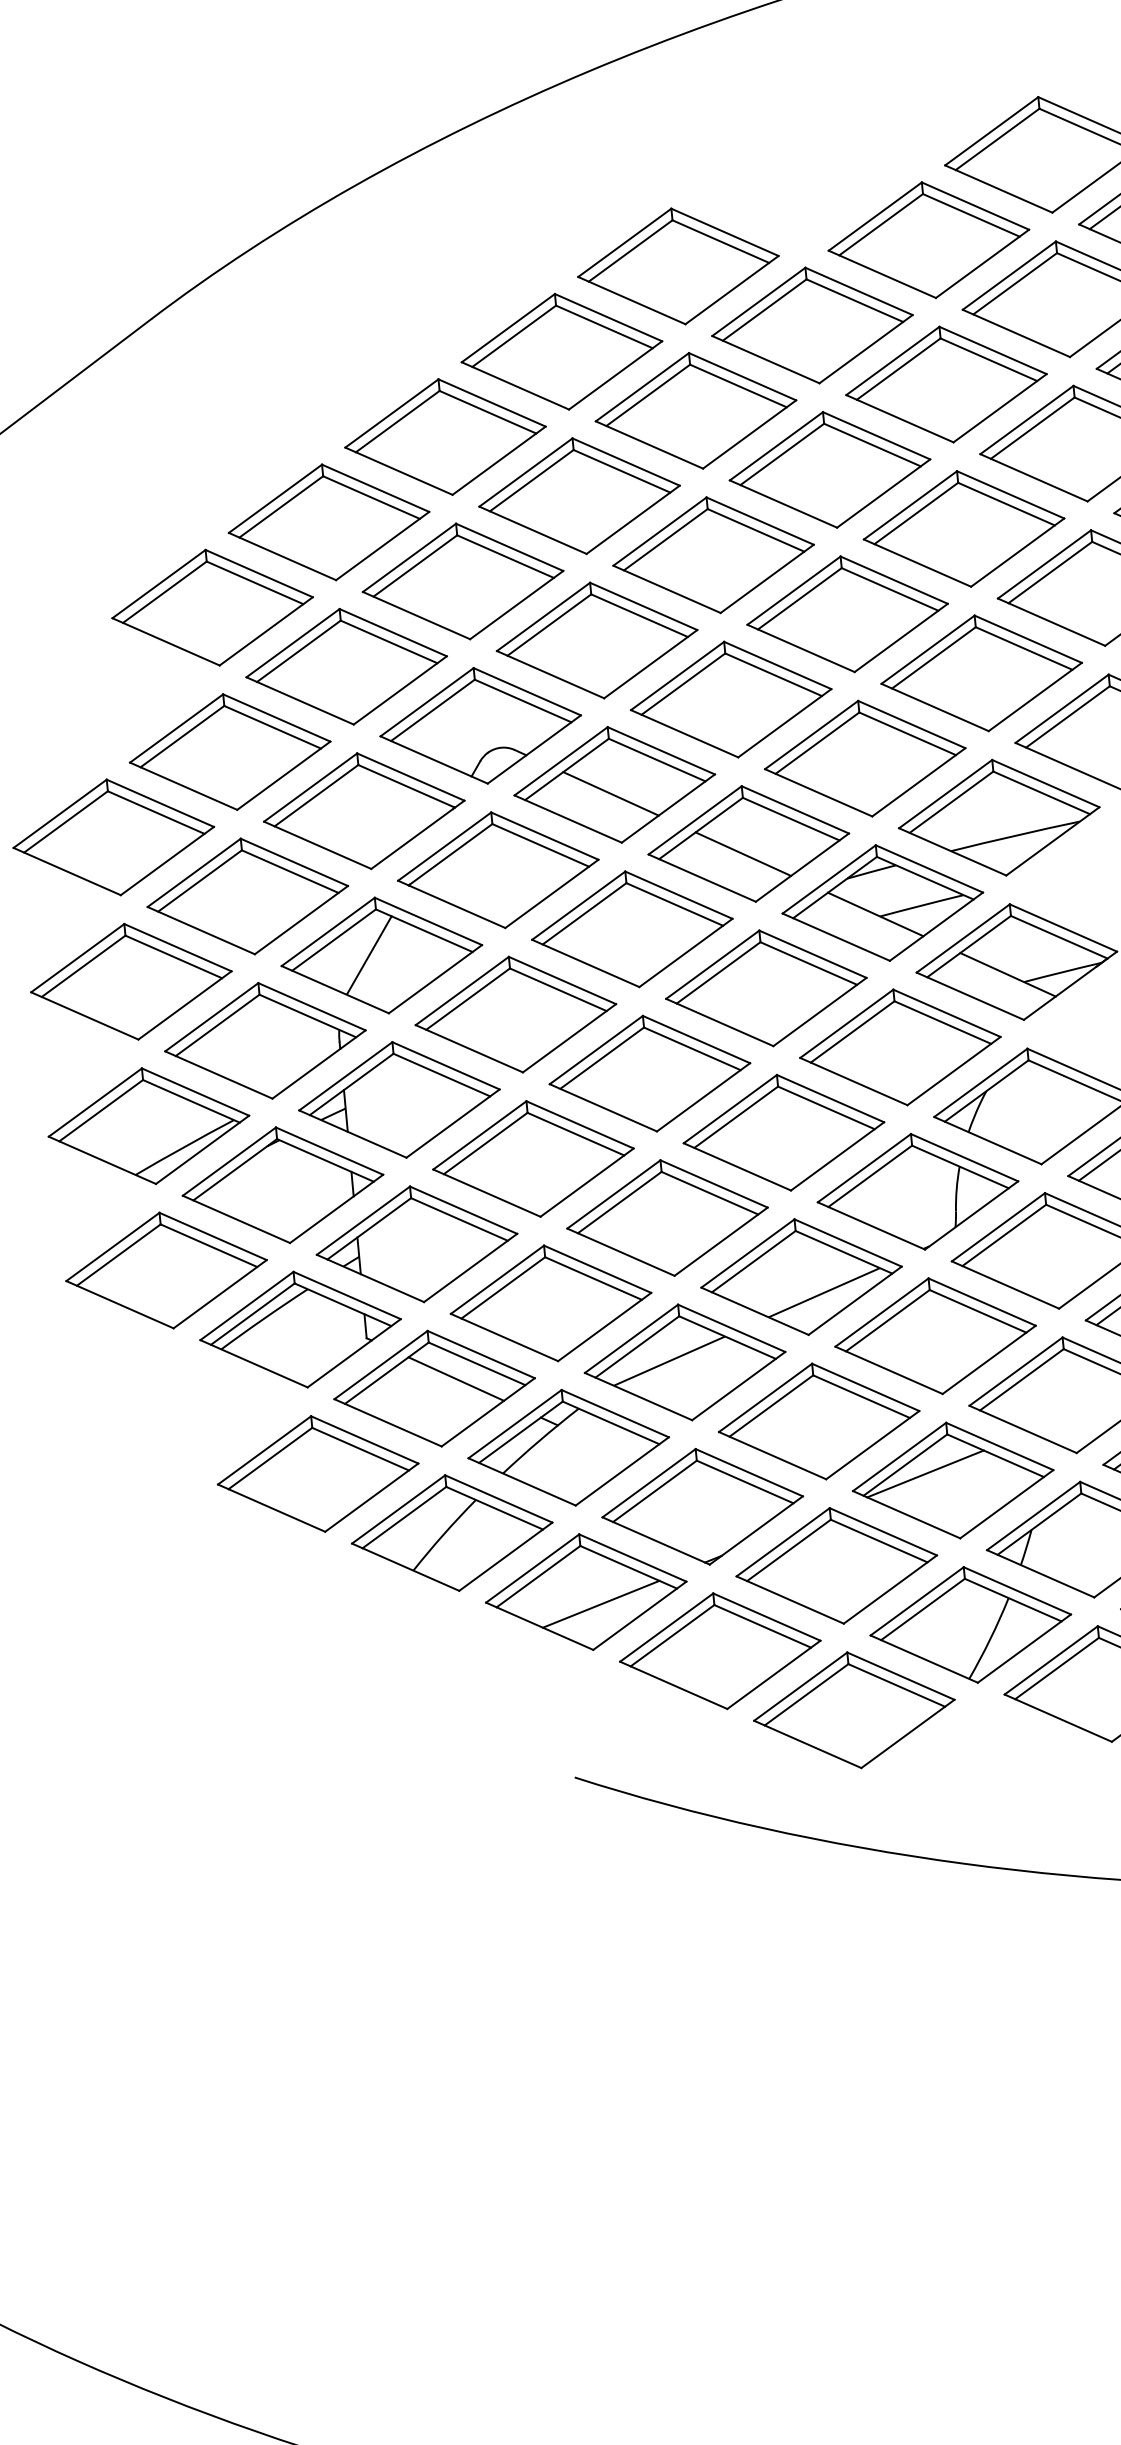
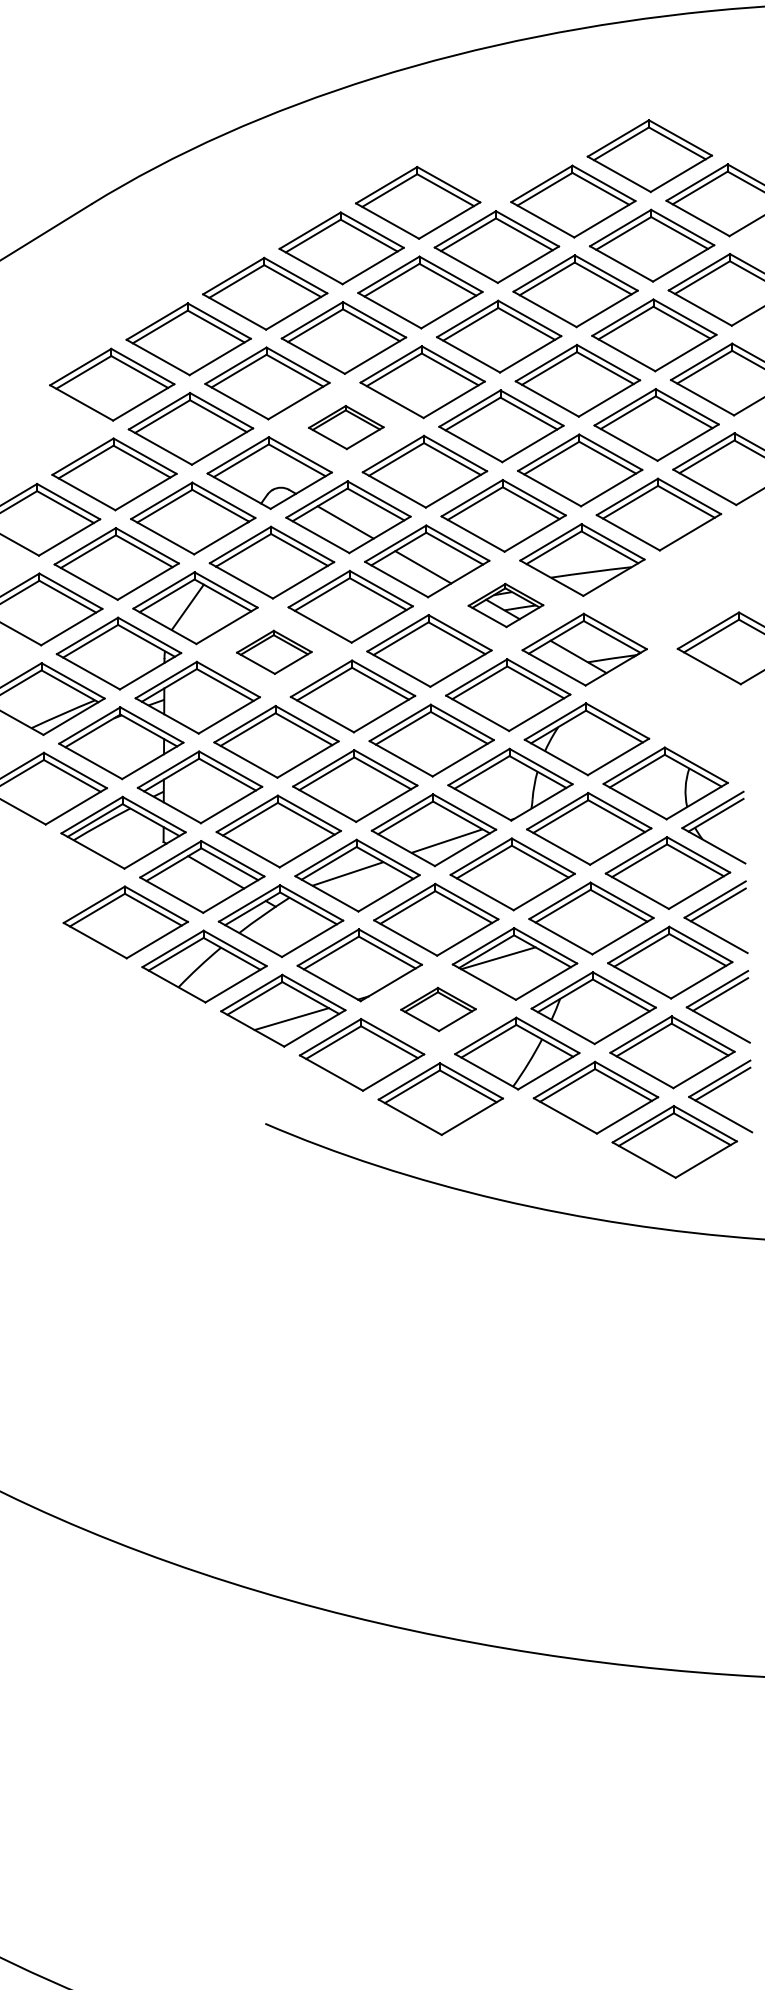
part: (597, 640) -> (346, 427), size x0.6
part: (882, 903) -> (505, 605), size x0.6
part: (516, 1014) -> (274, 652), size x0.6
part: (836, 1565) -> (438, 1009), size x0.6

